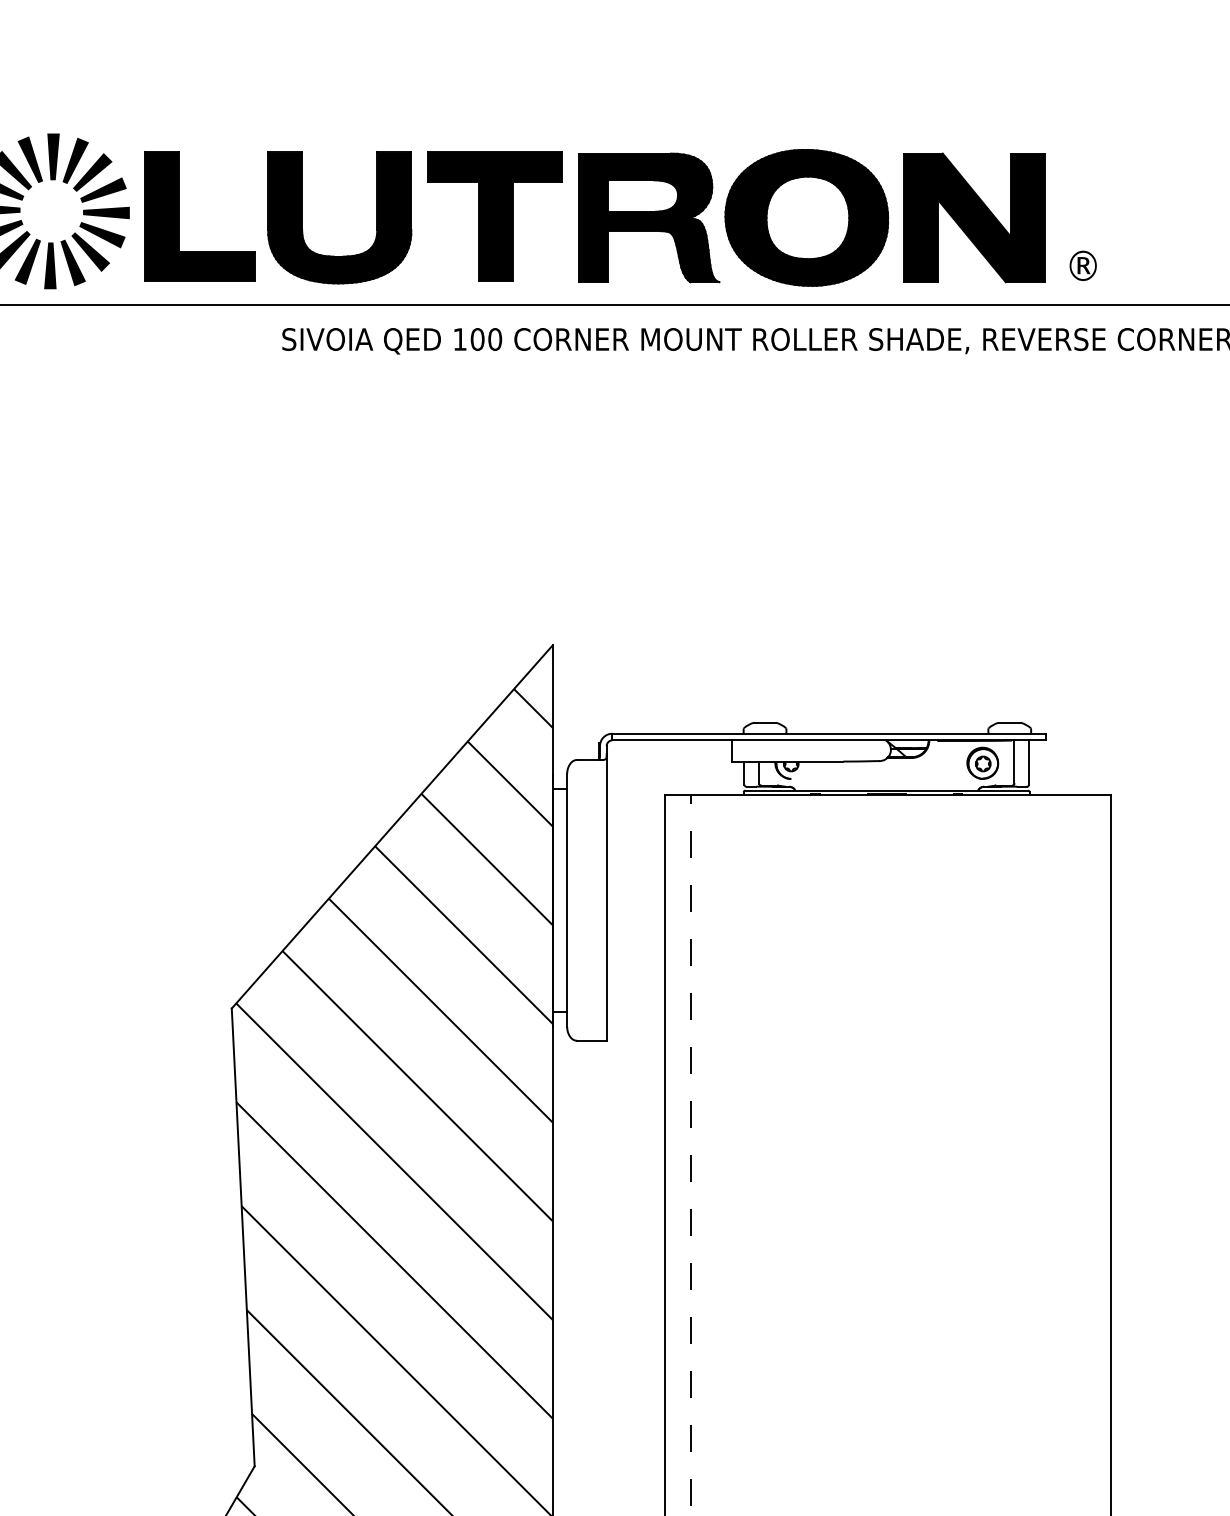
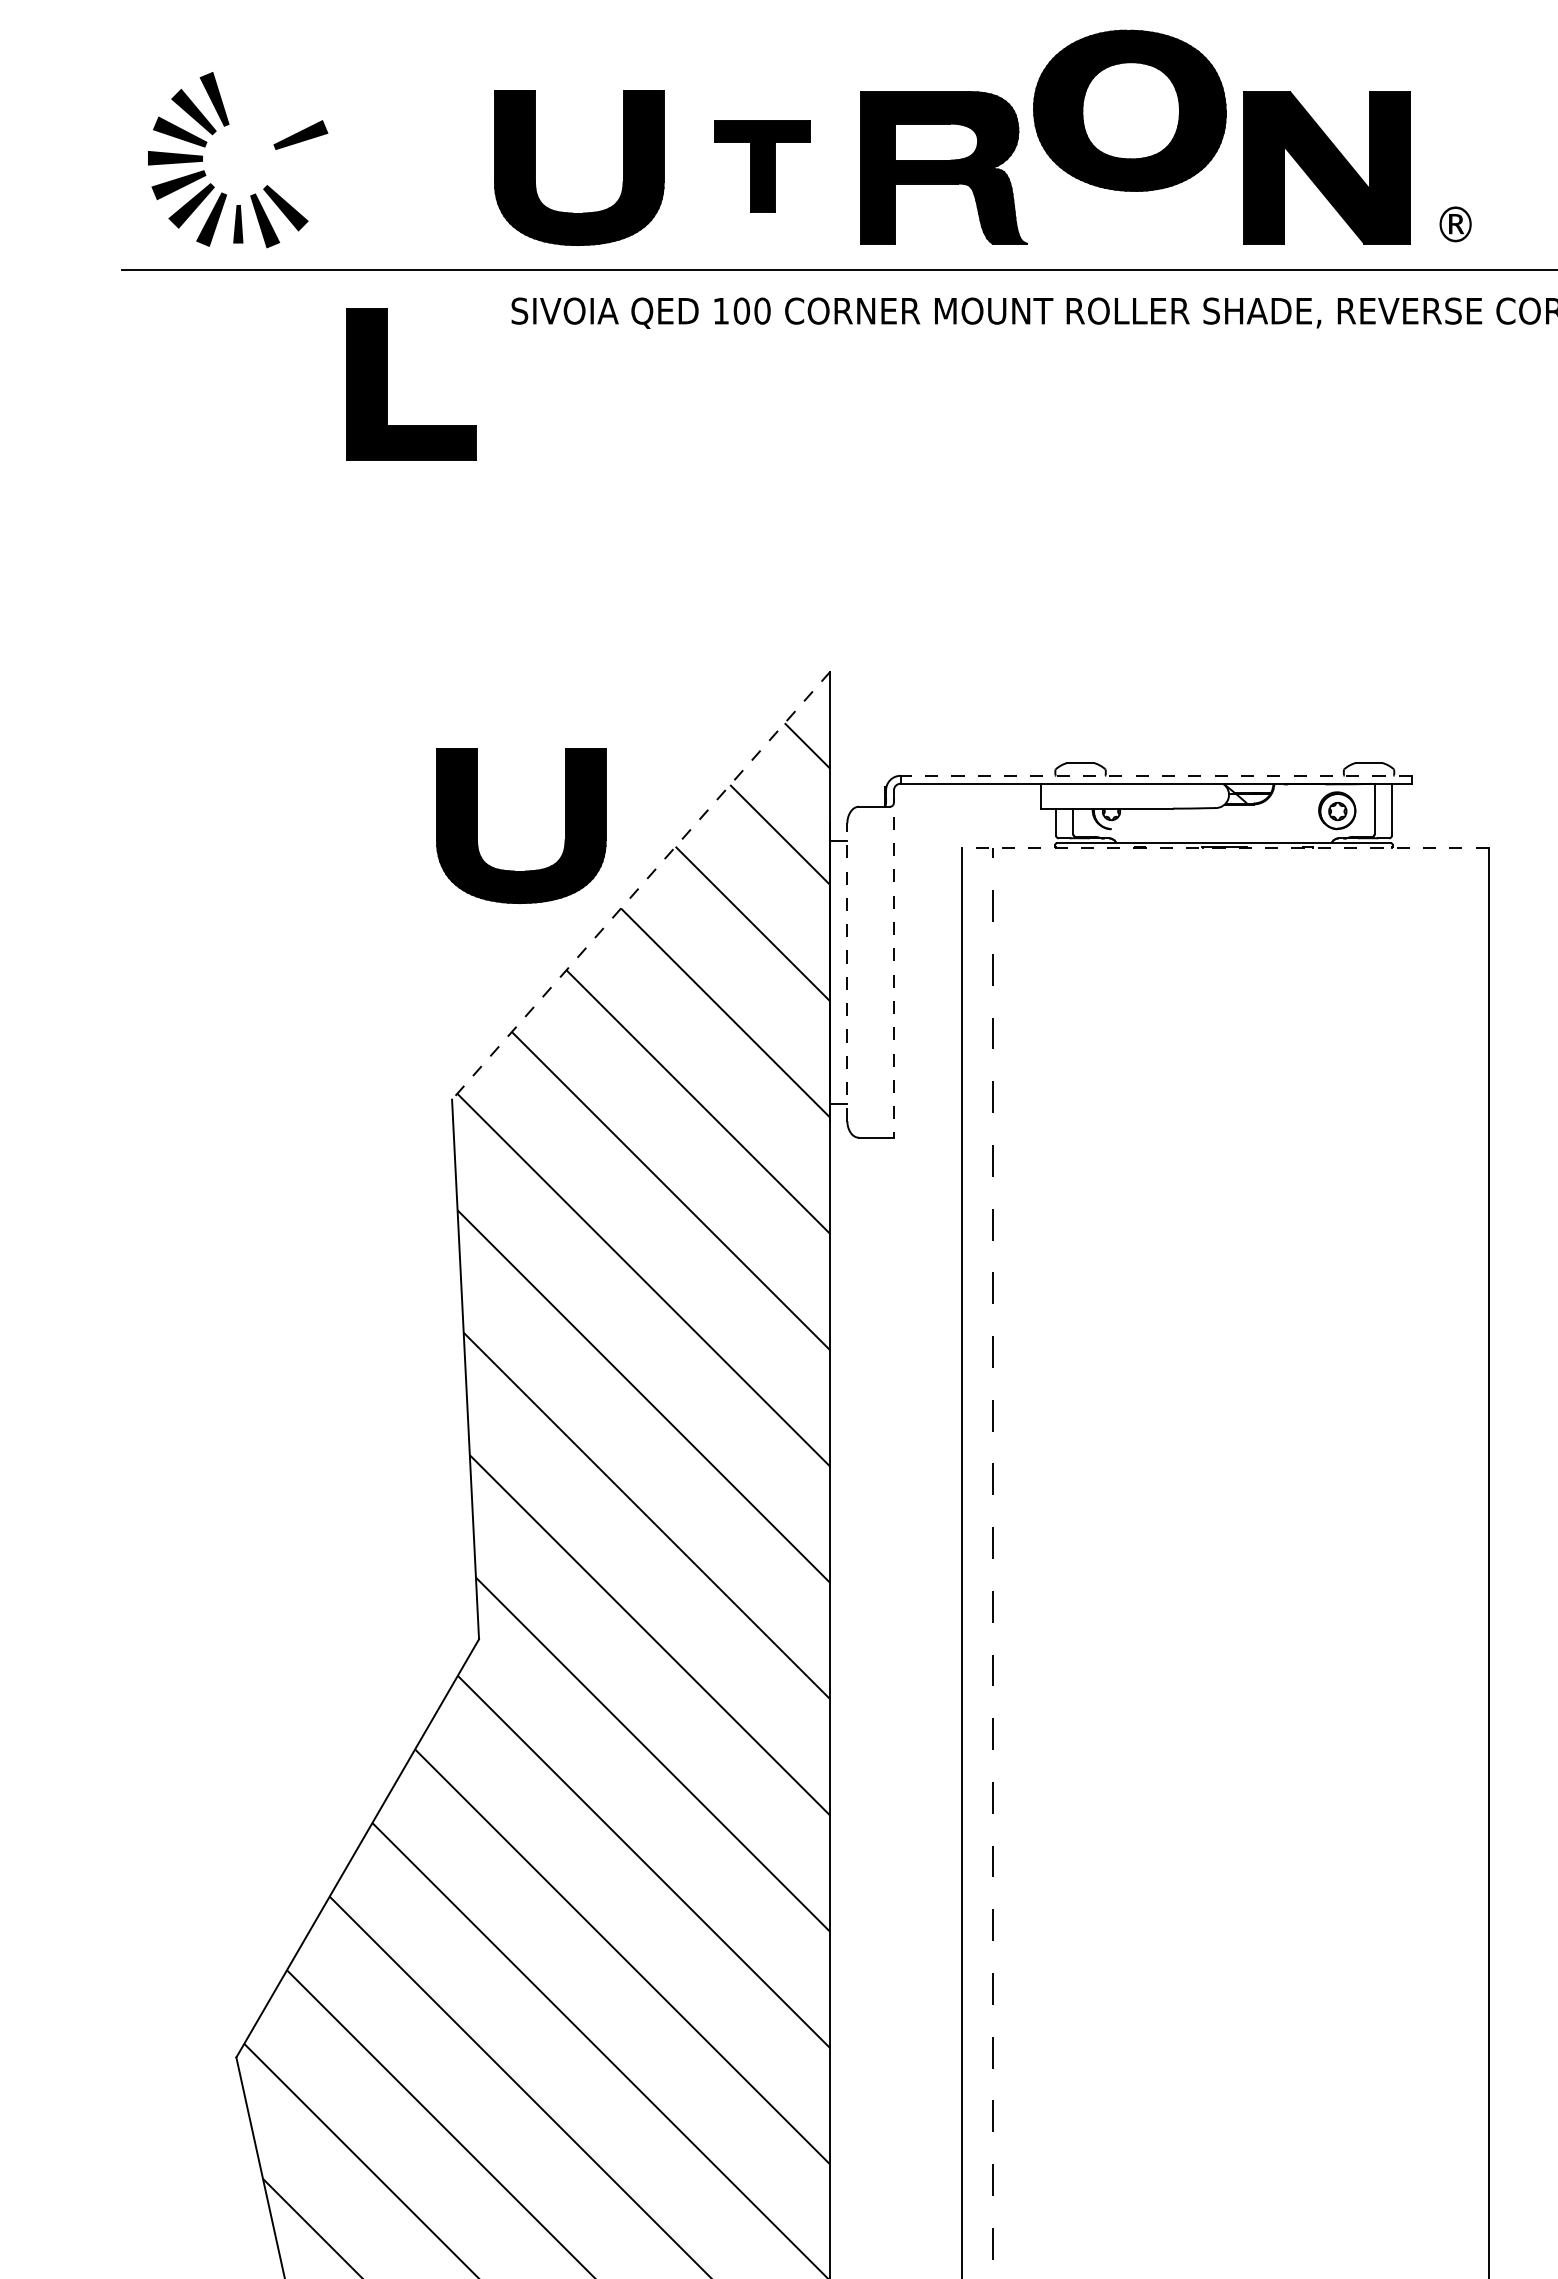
fill: (53, 156) -> (241, 95), removed
fill: (75, 160) -> (267, 100), removed
fill: (92, 172) -> (287, 114), removed
fill: (105, 212) -> (303, 161), removed
part: (179, 216) -> (387, 384), moved
part: (495, 216) -> (762, 166), size x0.6
part: (806, 217) -> (1129, 110), moved
fill: (102, 234) -> (299, 187), removed
part: (50, 265) -> (238, 223), size x0.7
line: (829, 733) -> (1156, 775), solid -> dashed
part: (253, 775) -> (477, 825), added
line: (887, 795) -> (1225, 848), solid -> dashed
line: (392, 826) -> (641, 885), solid -> dashed
line: (606, 893) -> (893, 964), solid -> dashed
line: (567, 899) -> (847, 971), solid -> dashed

